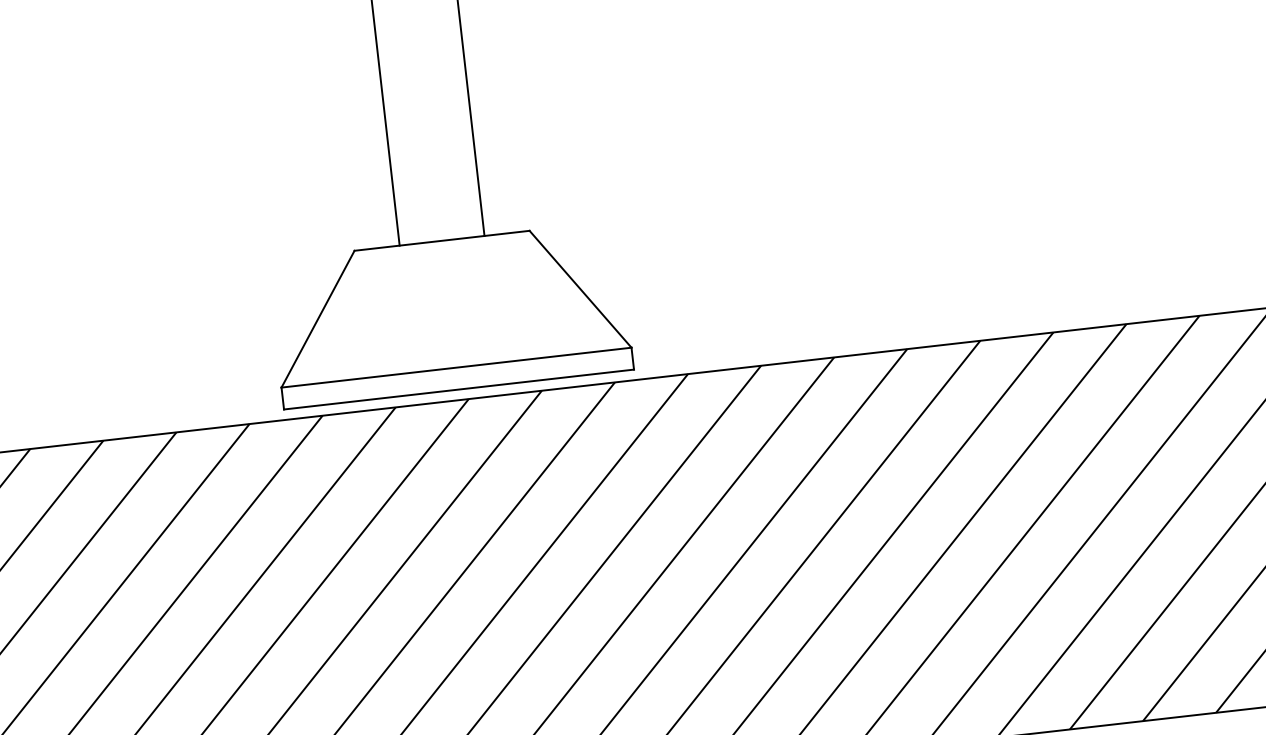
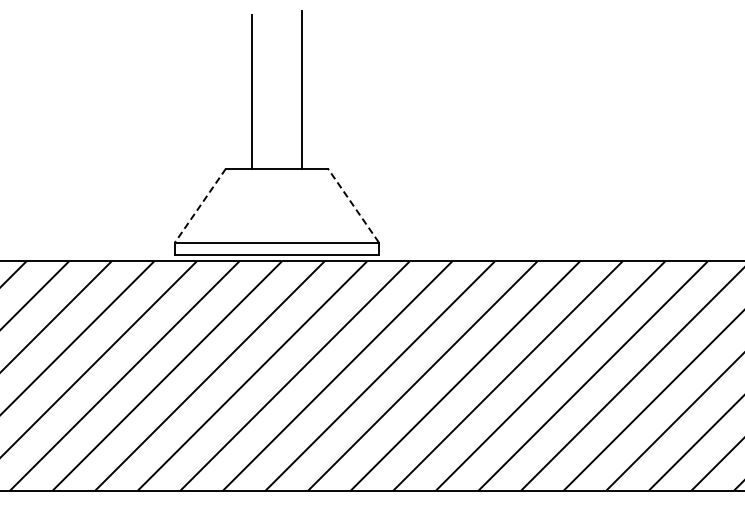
line: (580, 289) -> (353, 205), solid -> dashed
line: (318, 318) -> (200, 205), solid -> dashed

